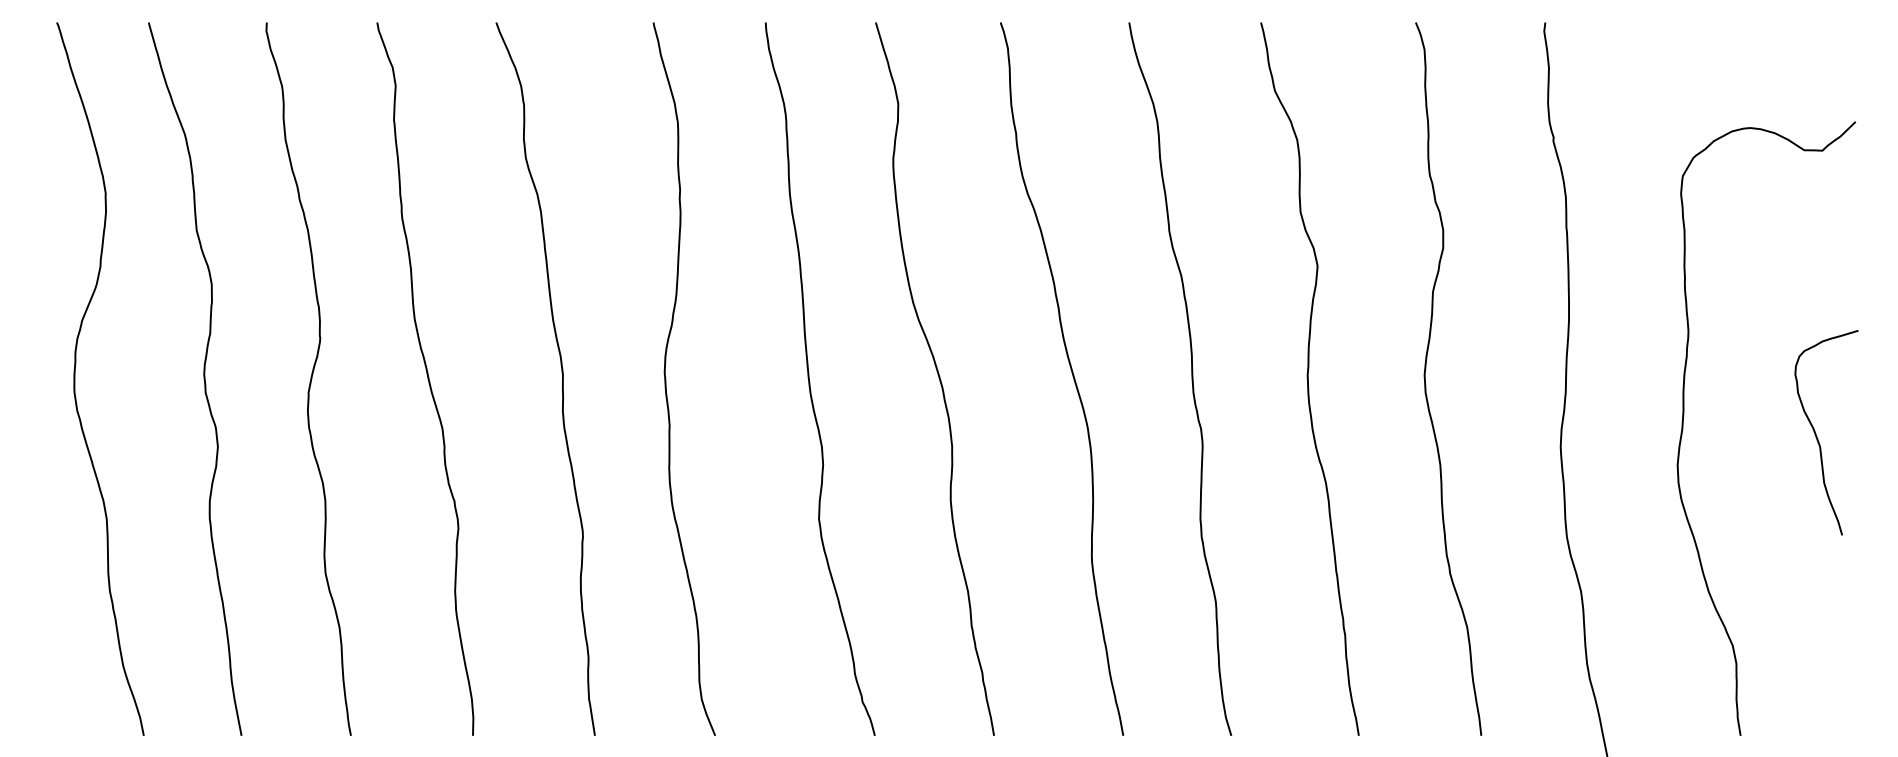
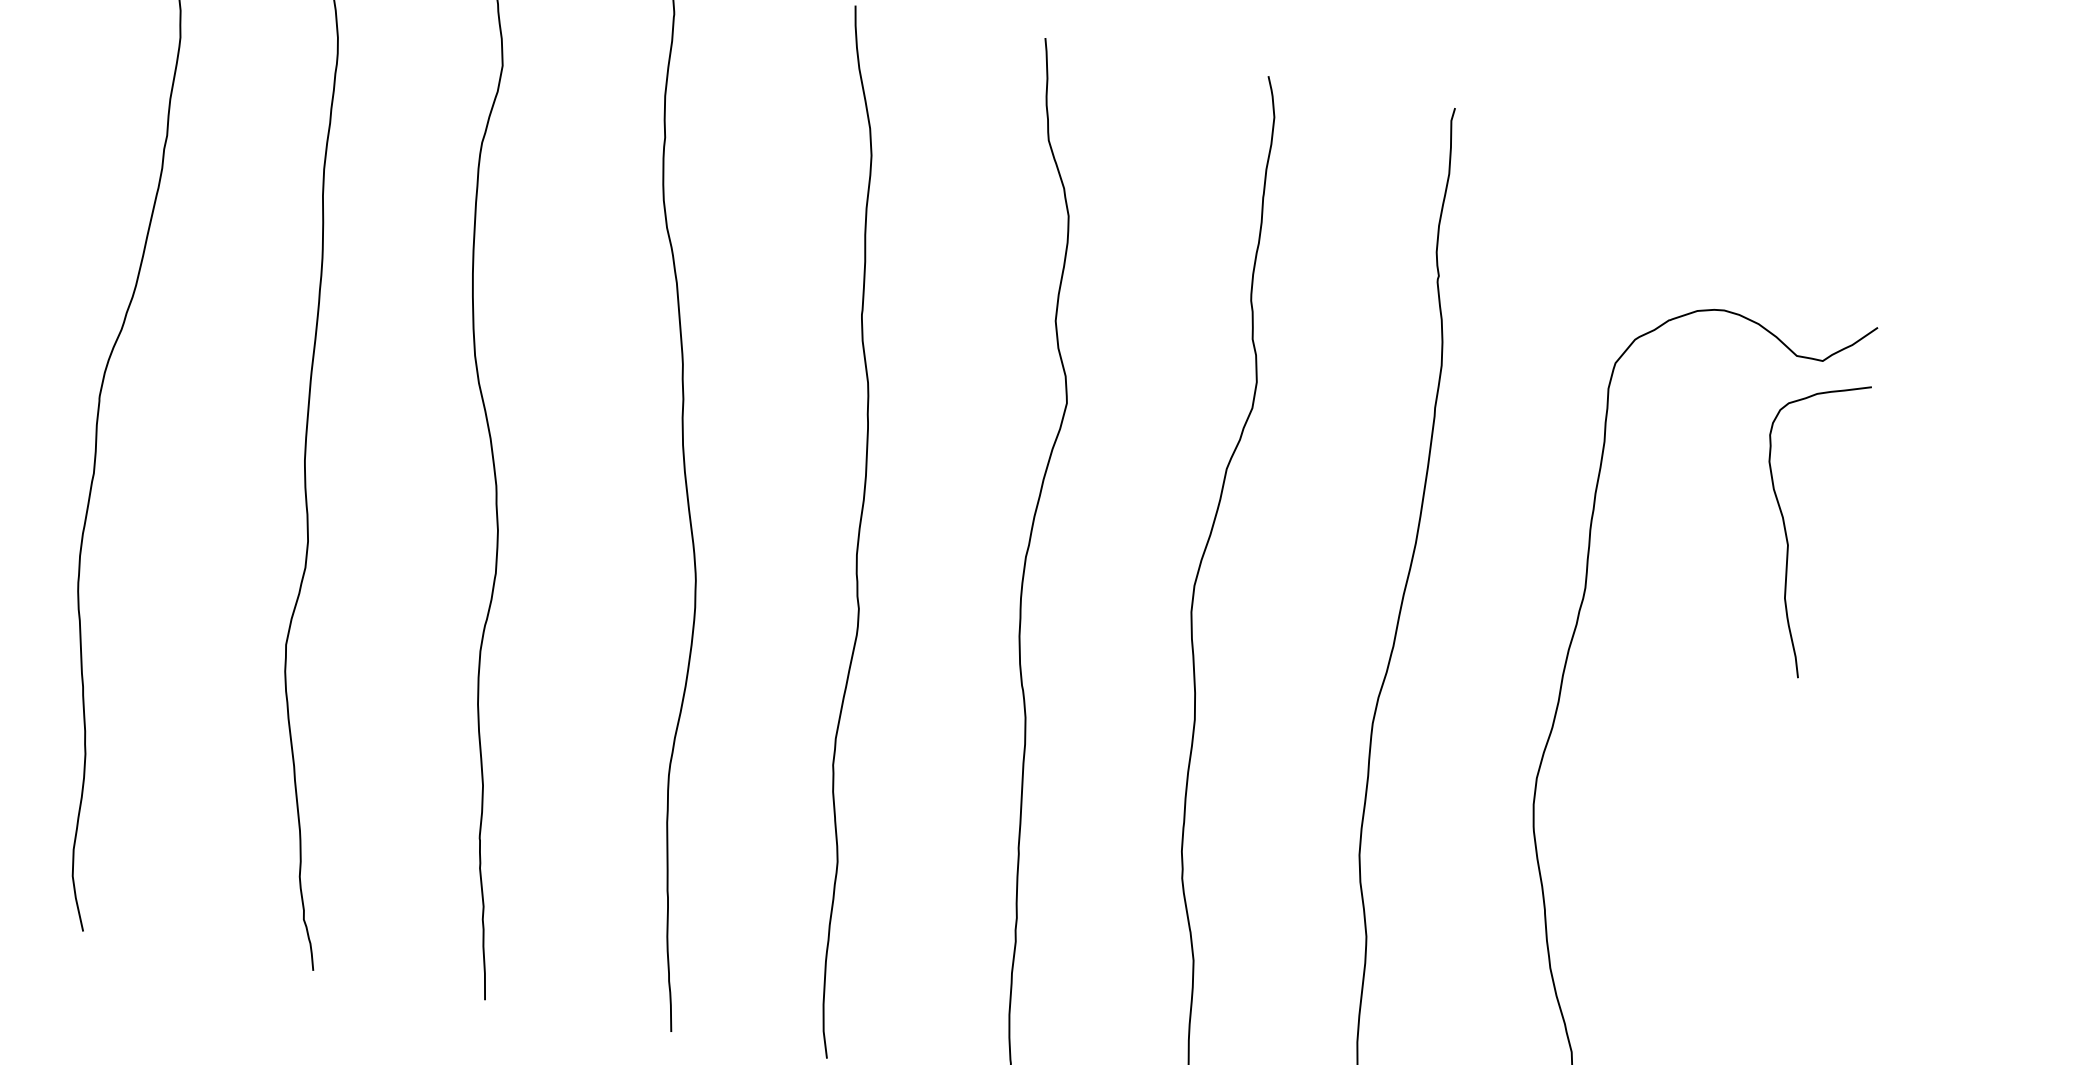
curve: (1817, 436) -> (1786, 529), moved

